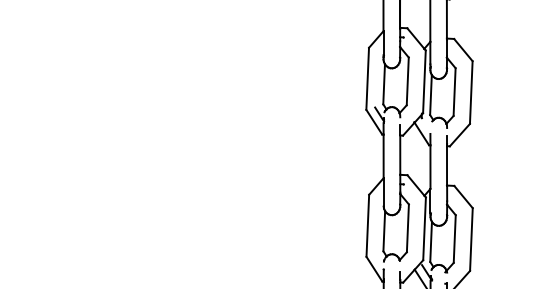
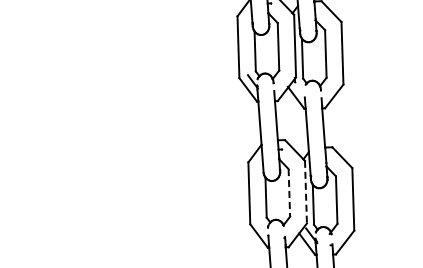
line: (407, 228) -> (288, 193), solid -> dashed
line: (424, 229) -> (305, 192), solid -> dashed

